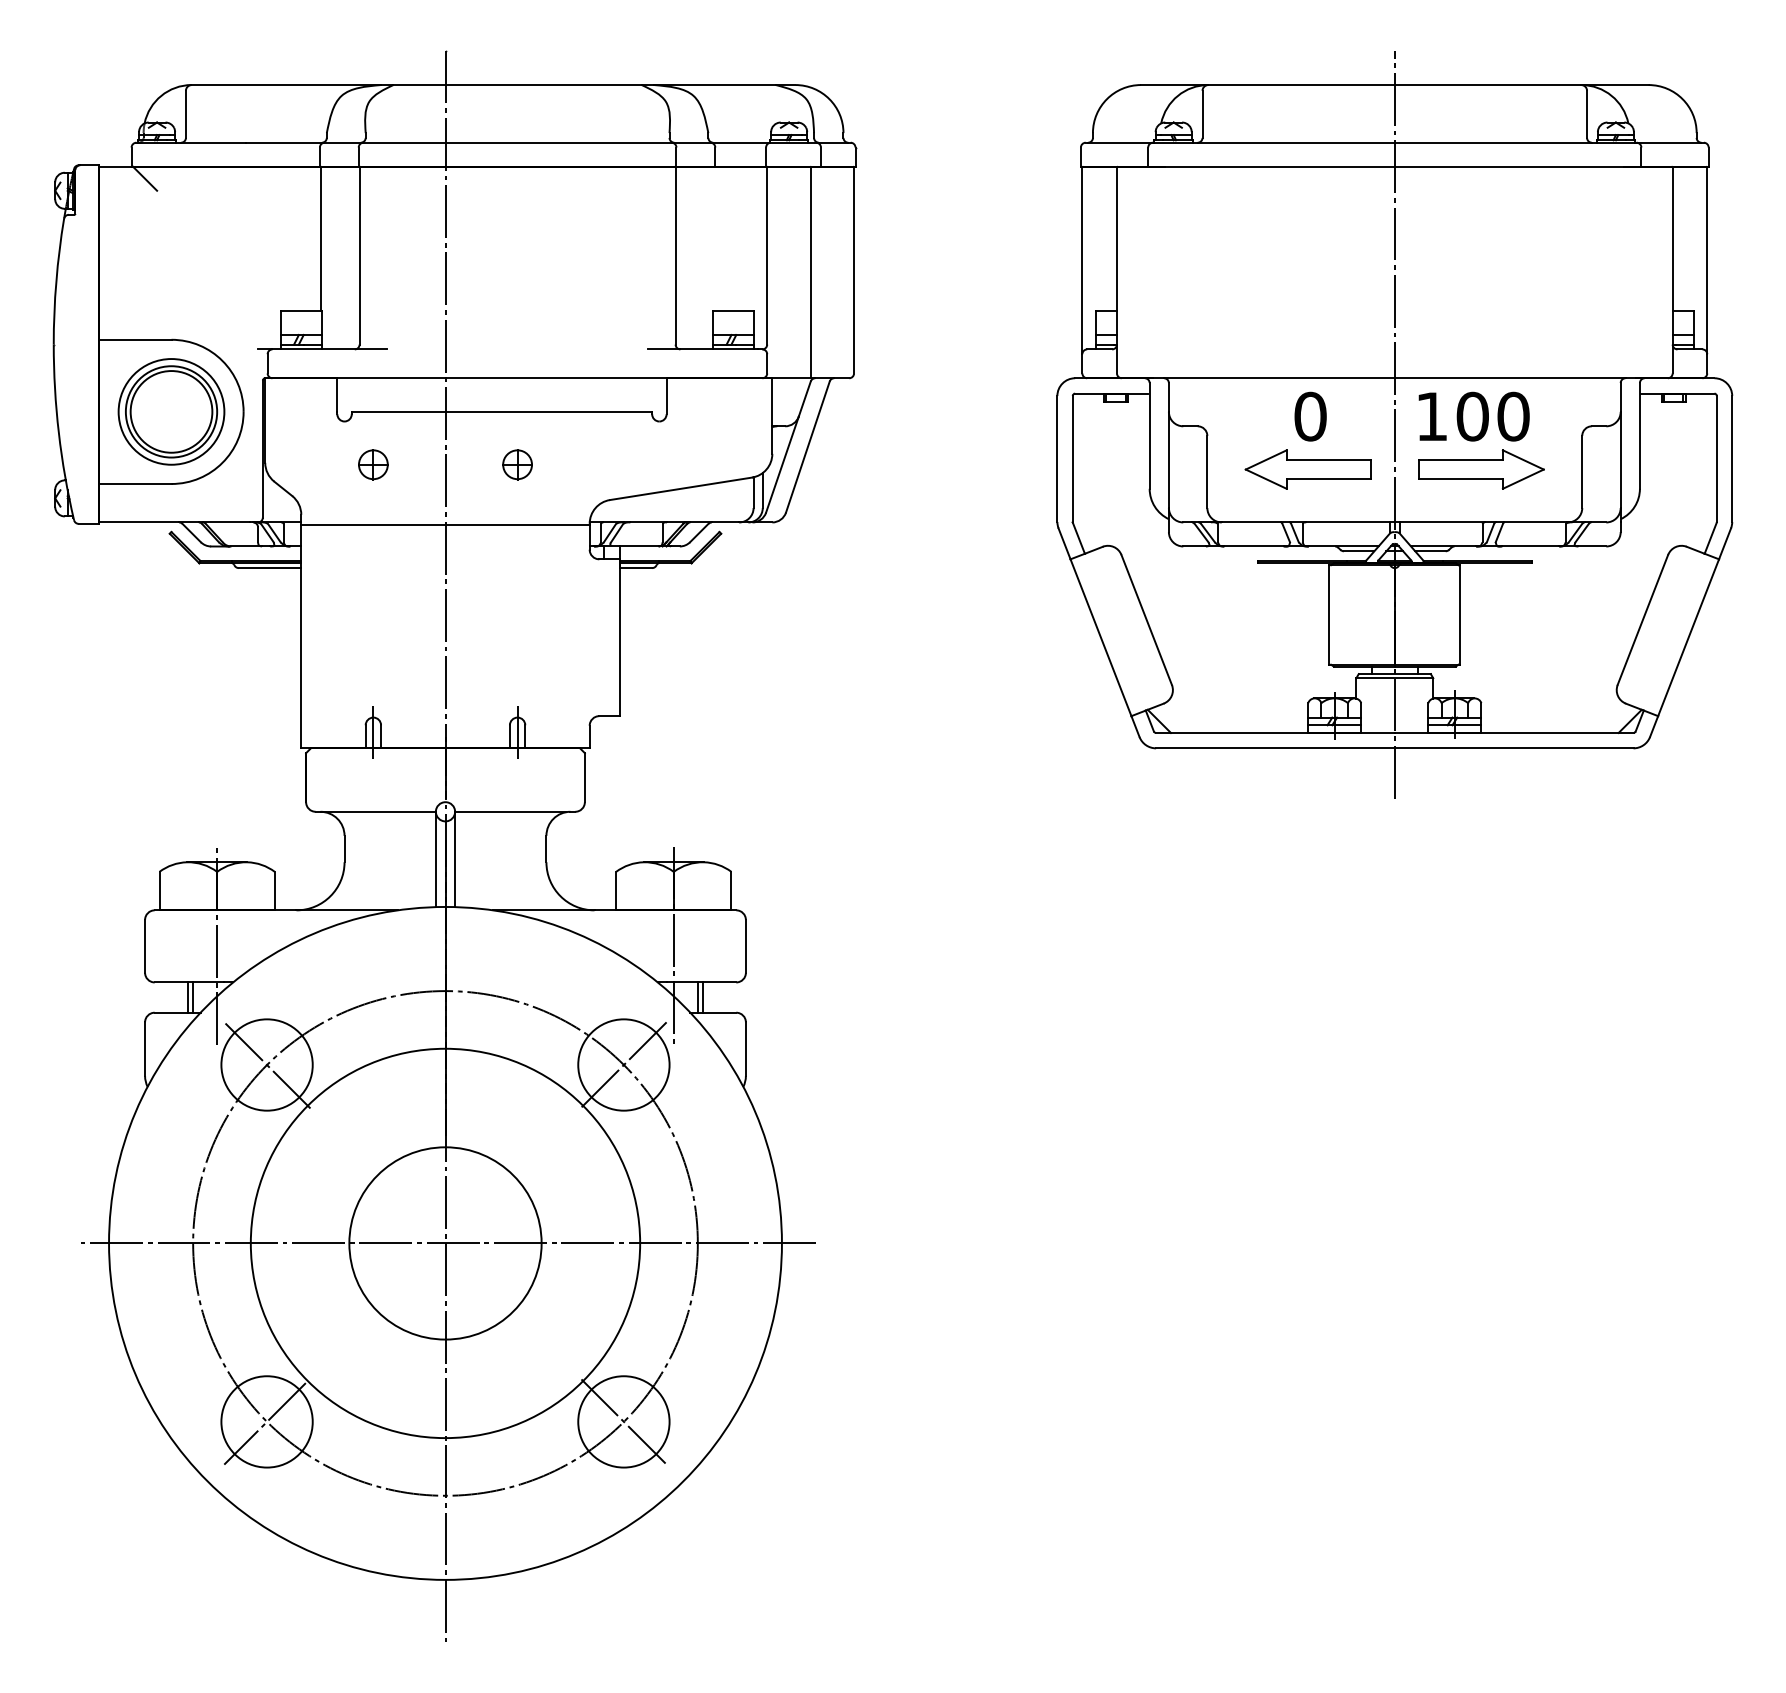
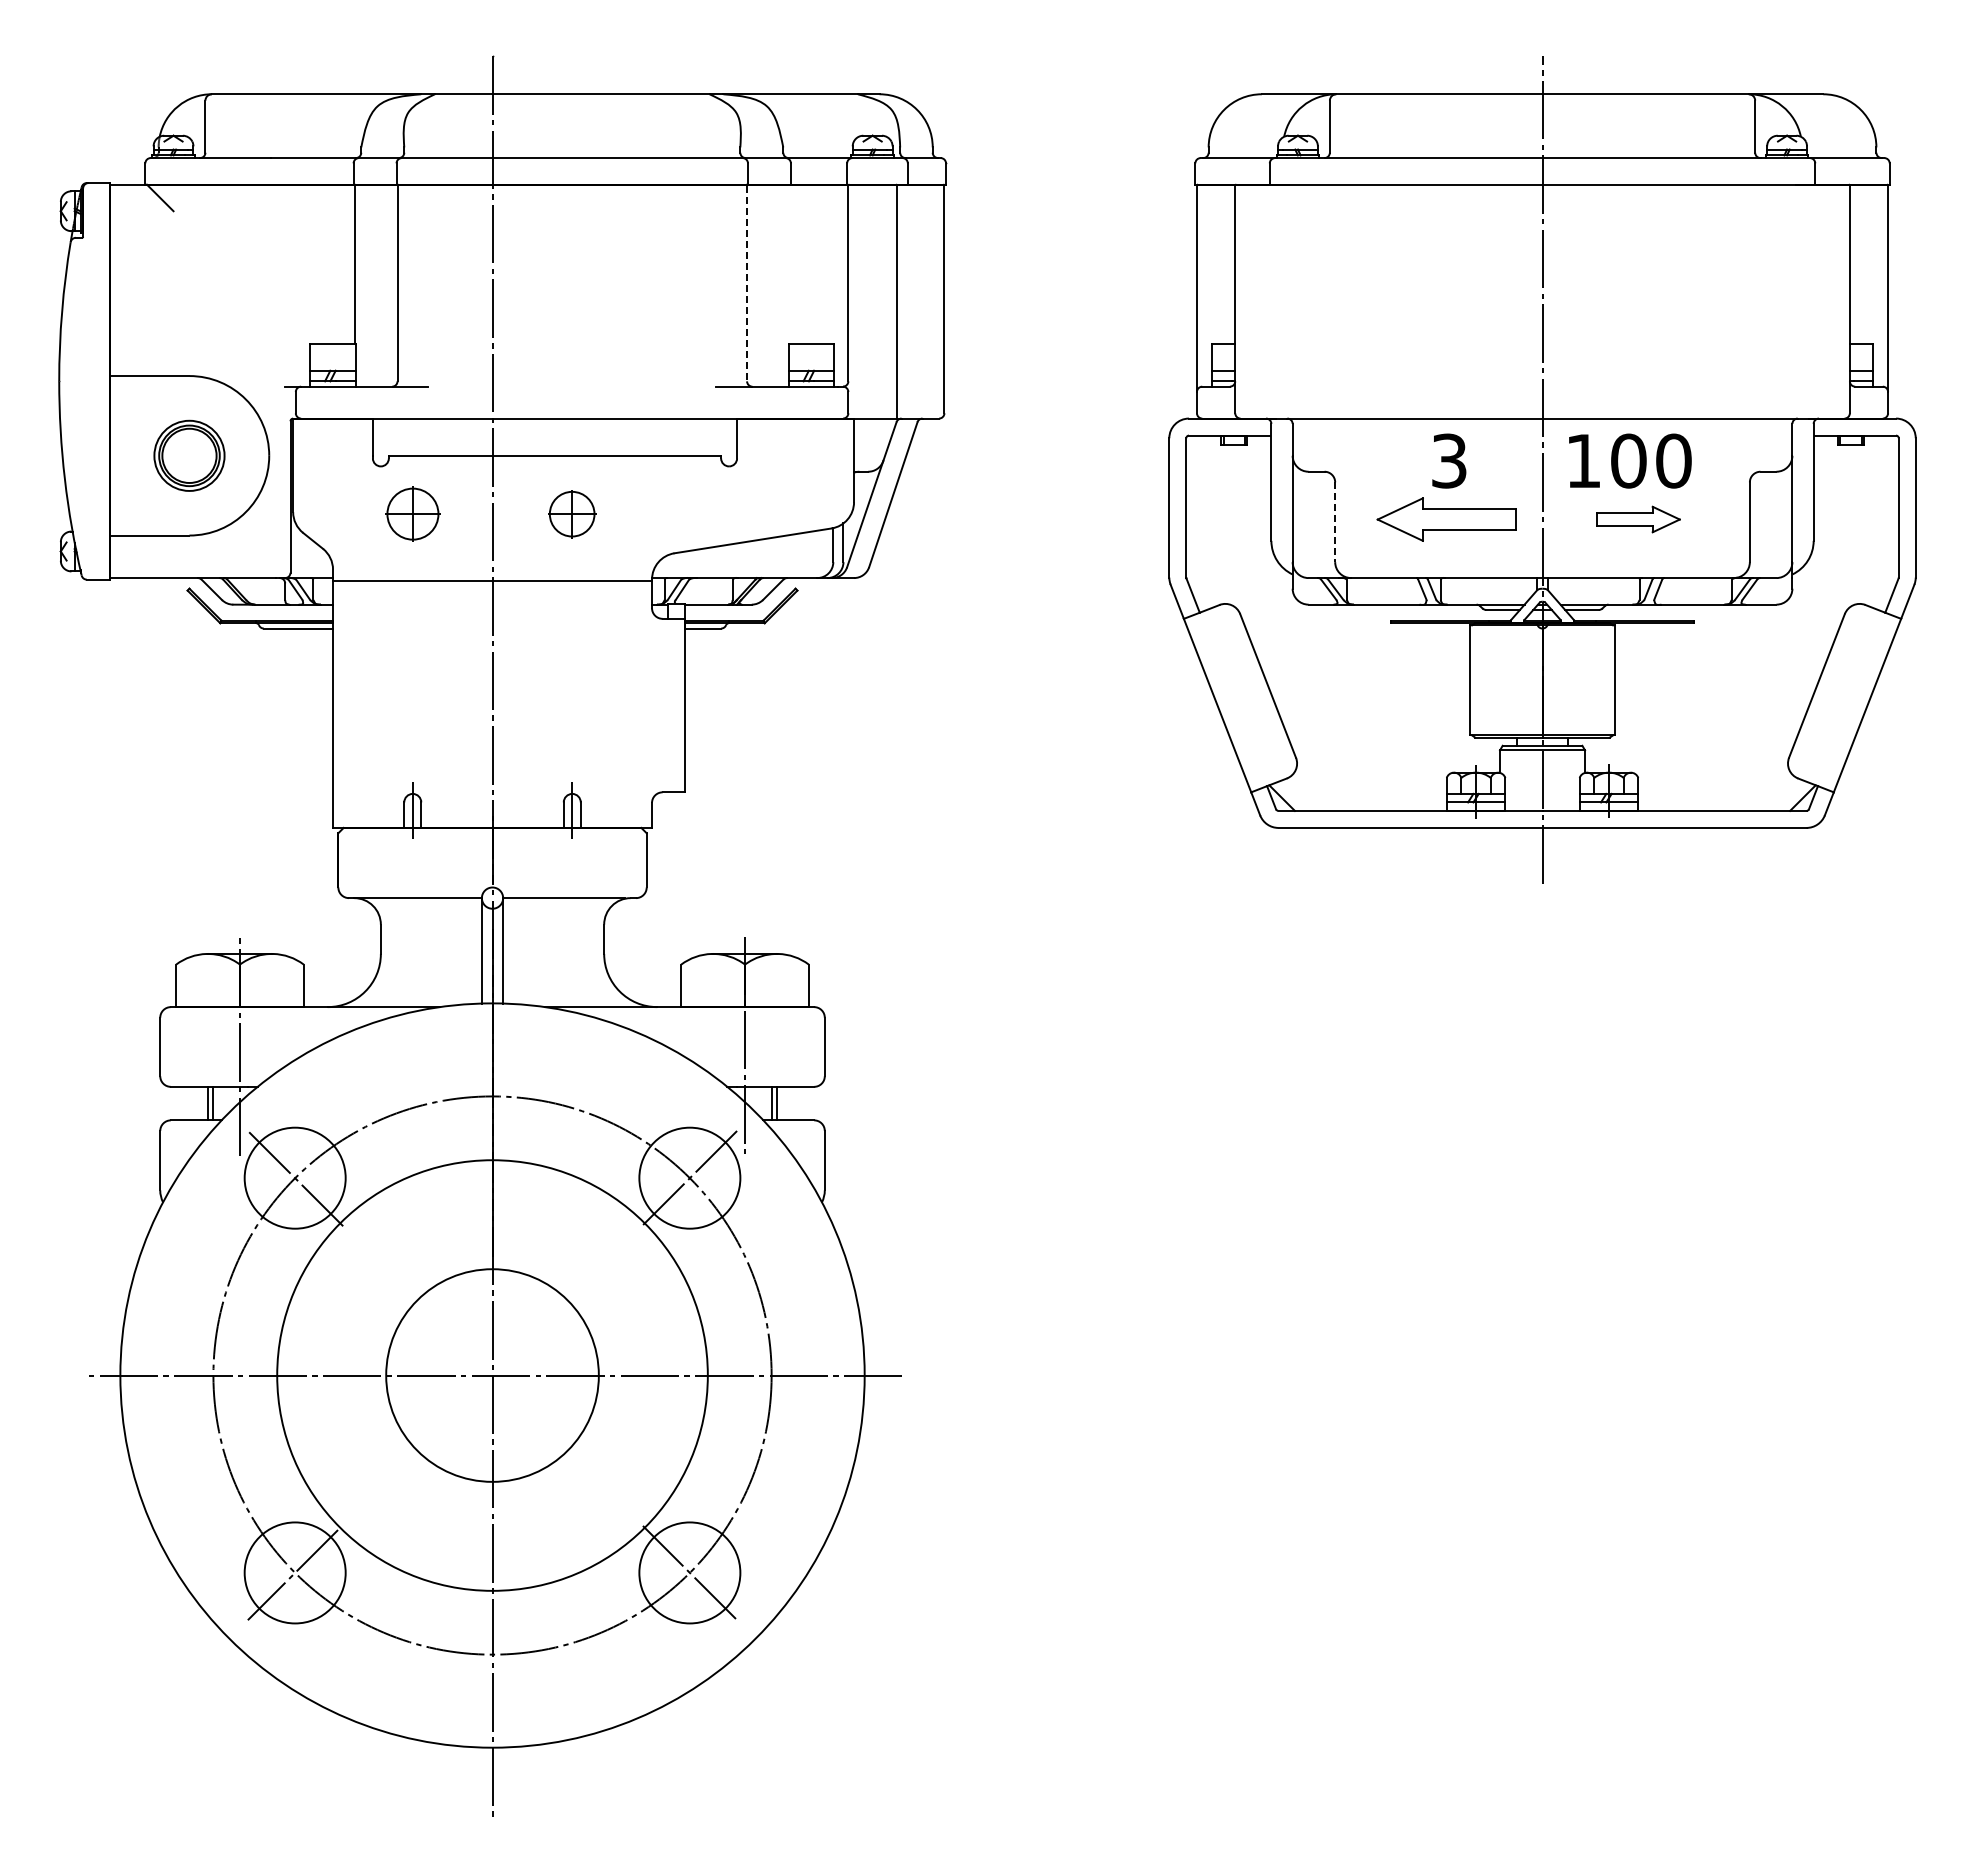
line: (676, 256) -> (747, 283), solid -> dashed
part: (171, 411) -> (189, 455), size x0.6
text: (1310, 416) -> (1449, 460), 0 -> 3
part: (373, 464) -> (412, 514), size x1.6
part: (517, 464) -> (572, 514), size x1.4
part: (1481, 469) -> (1638, 519), size x0.6
line: (1207, 472) -> (1335, 522), solid -> dashed

